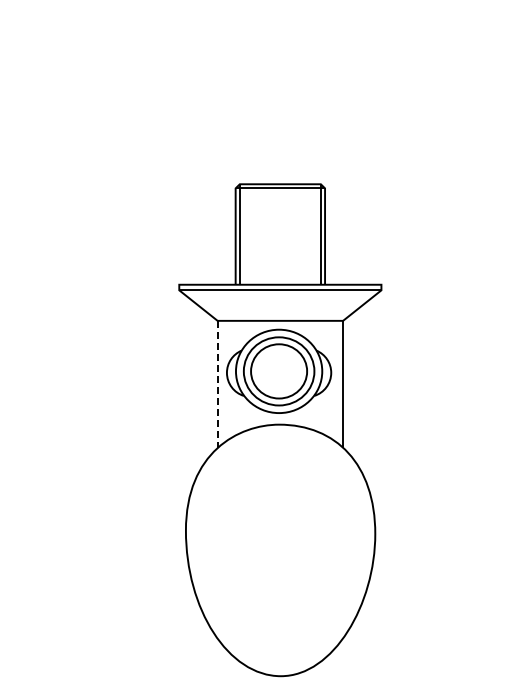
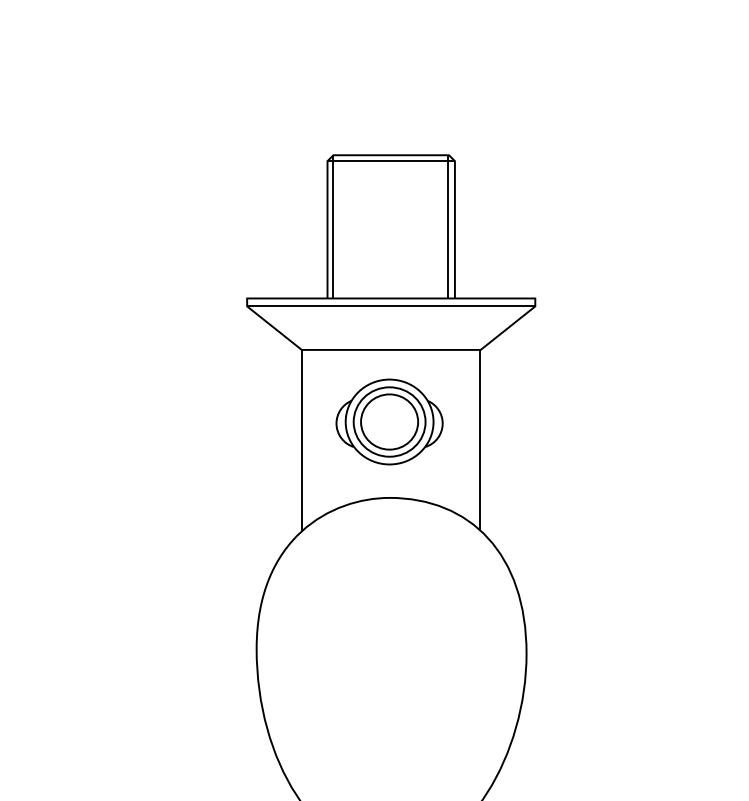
part: (279, 371) -> (390, 422), size x0.71
line: (218, 384) -> (303, 440), dashed -> solid

